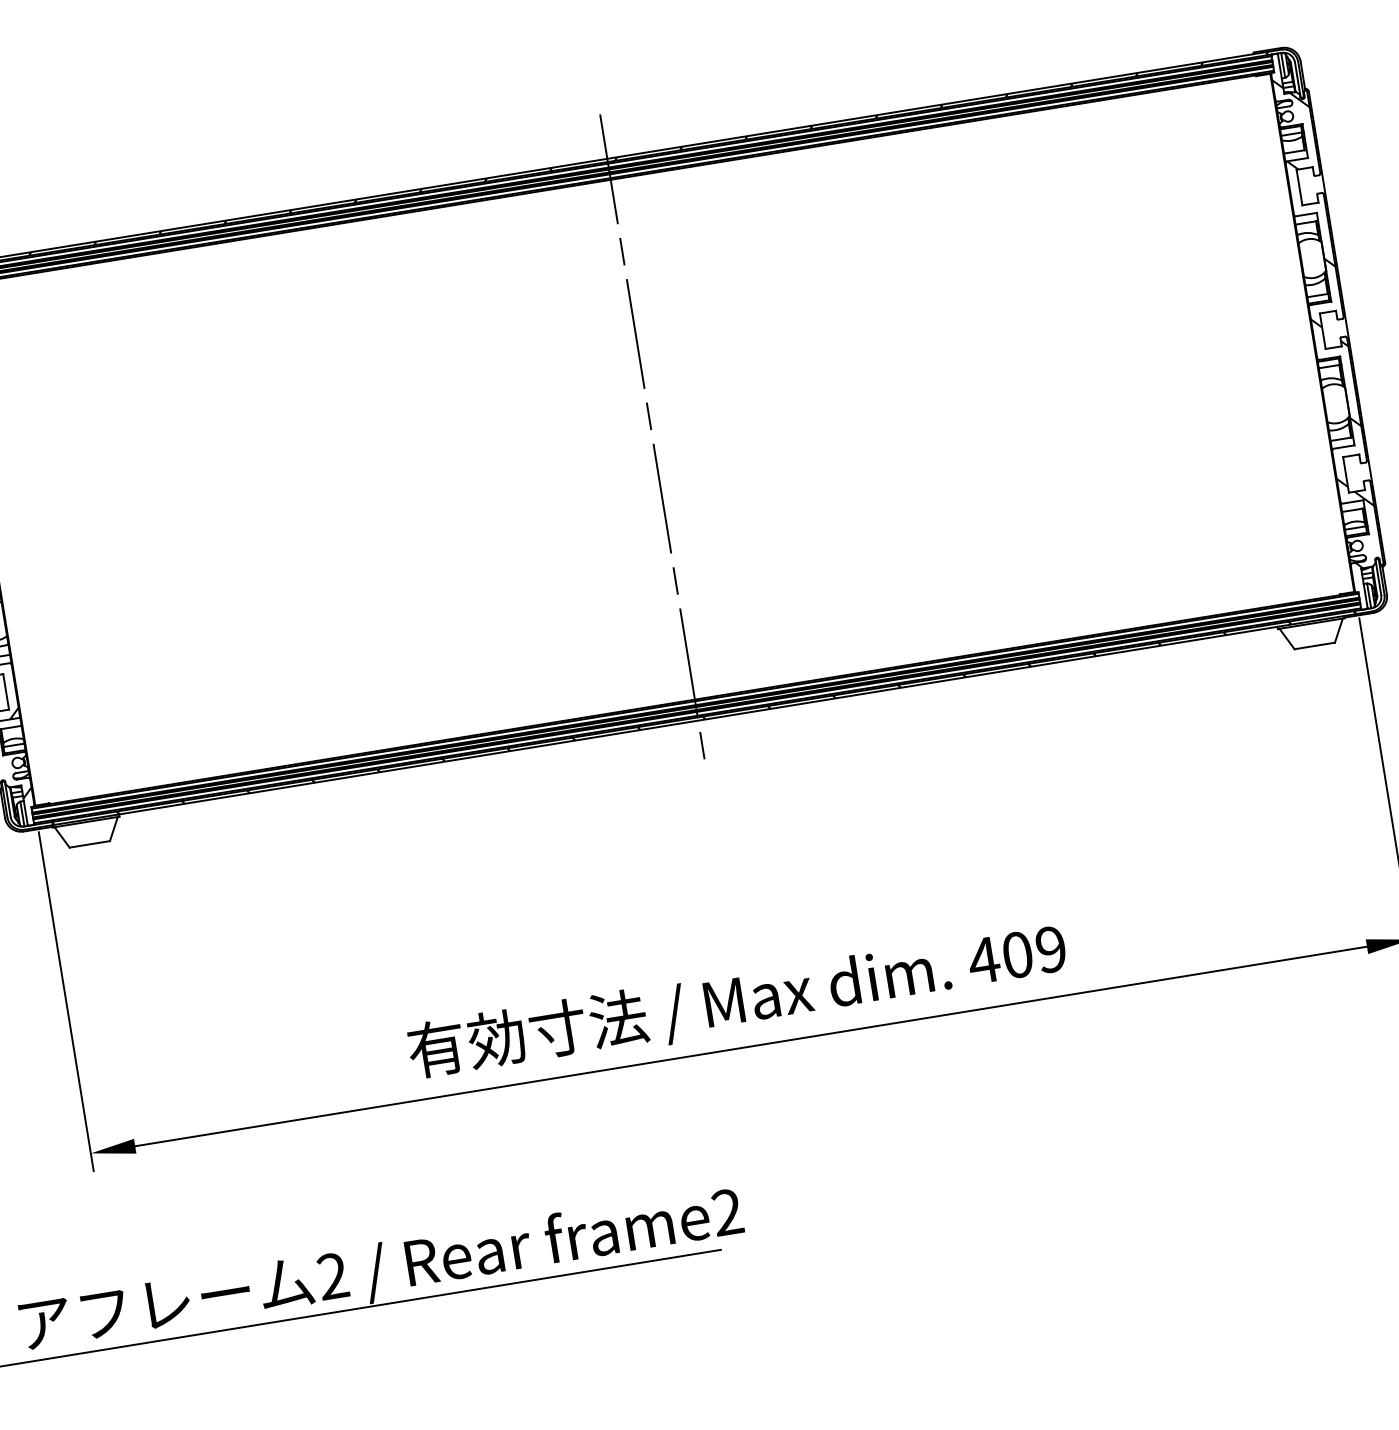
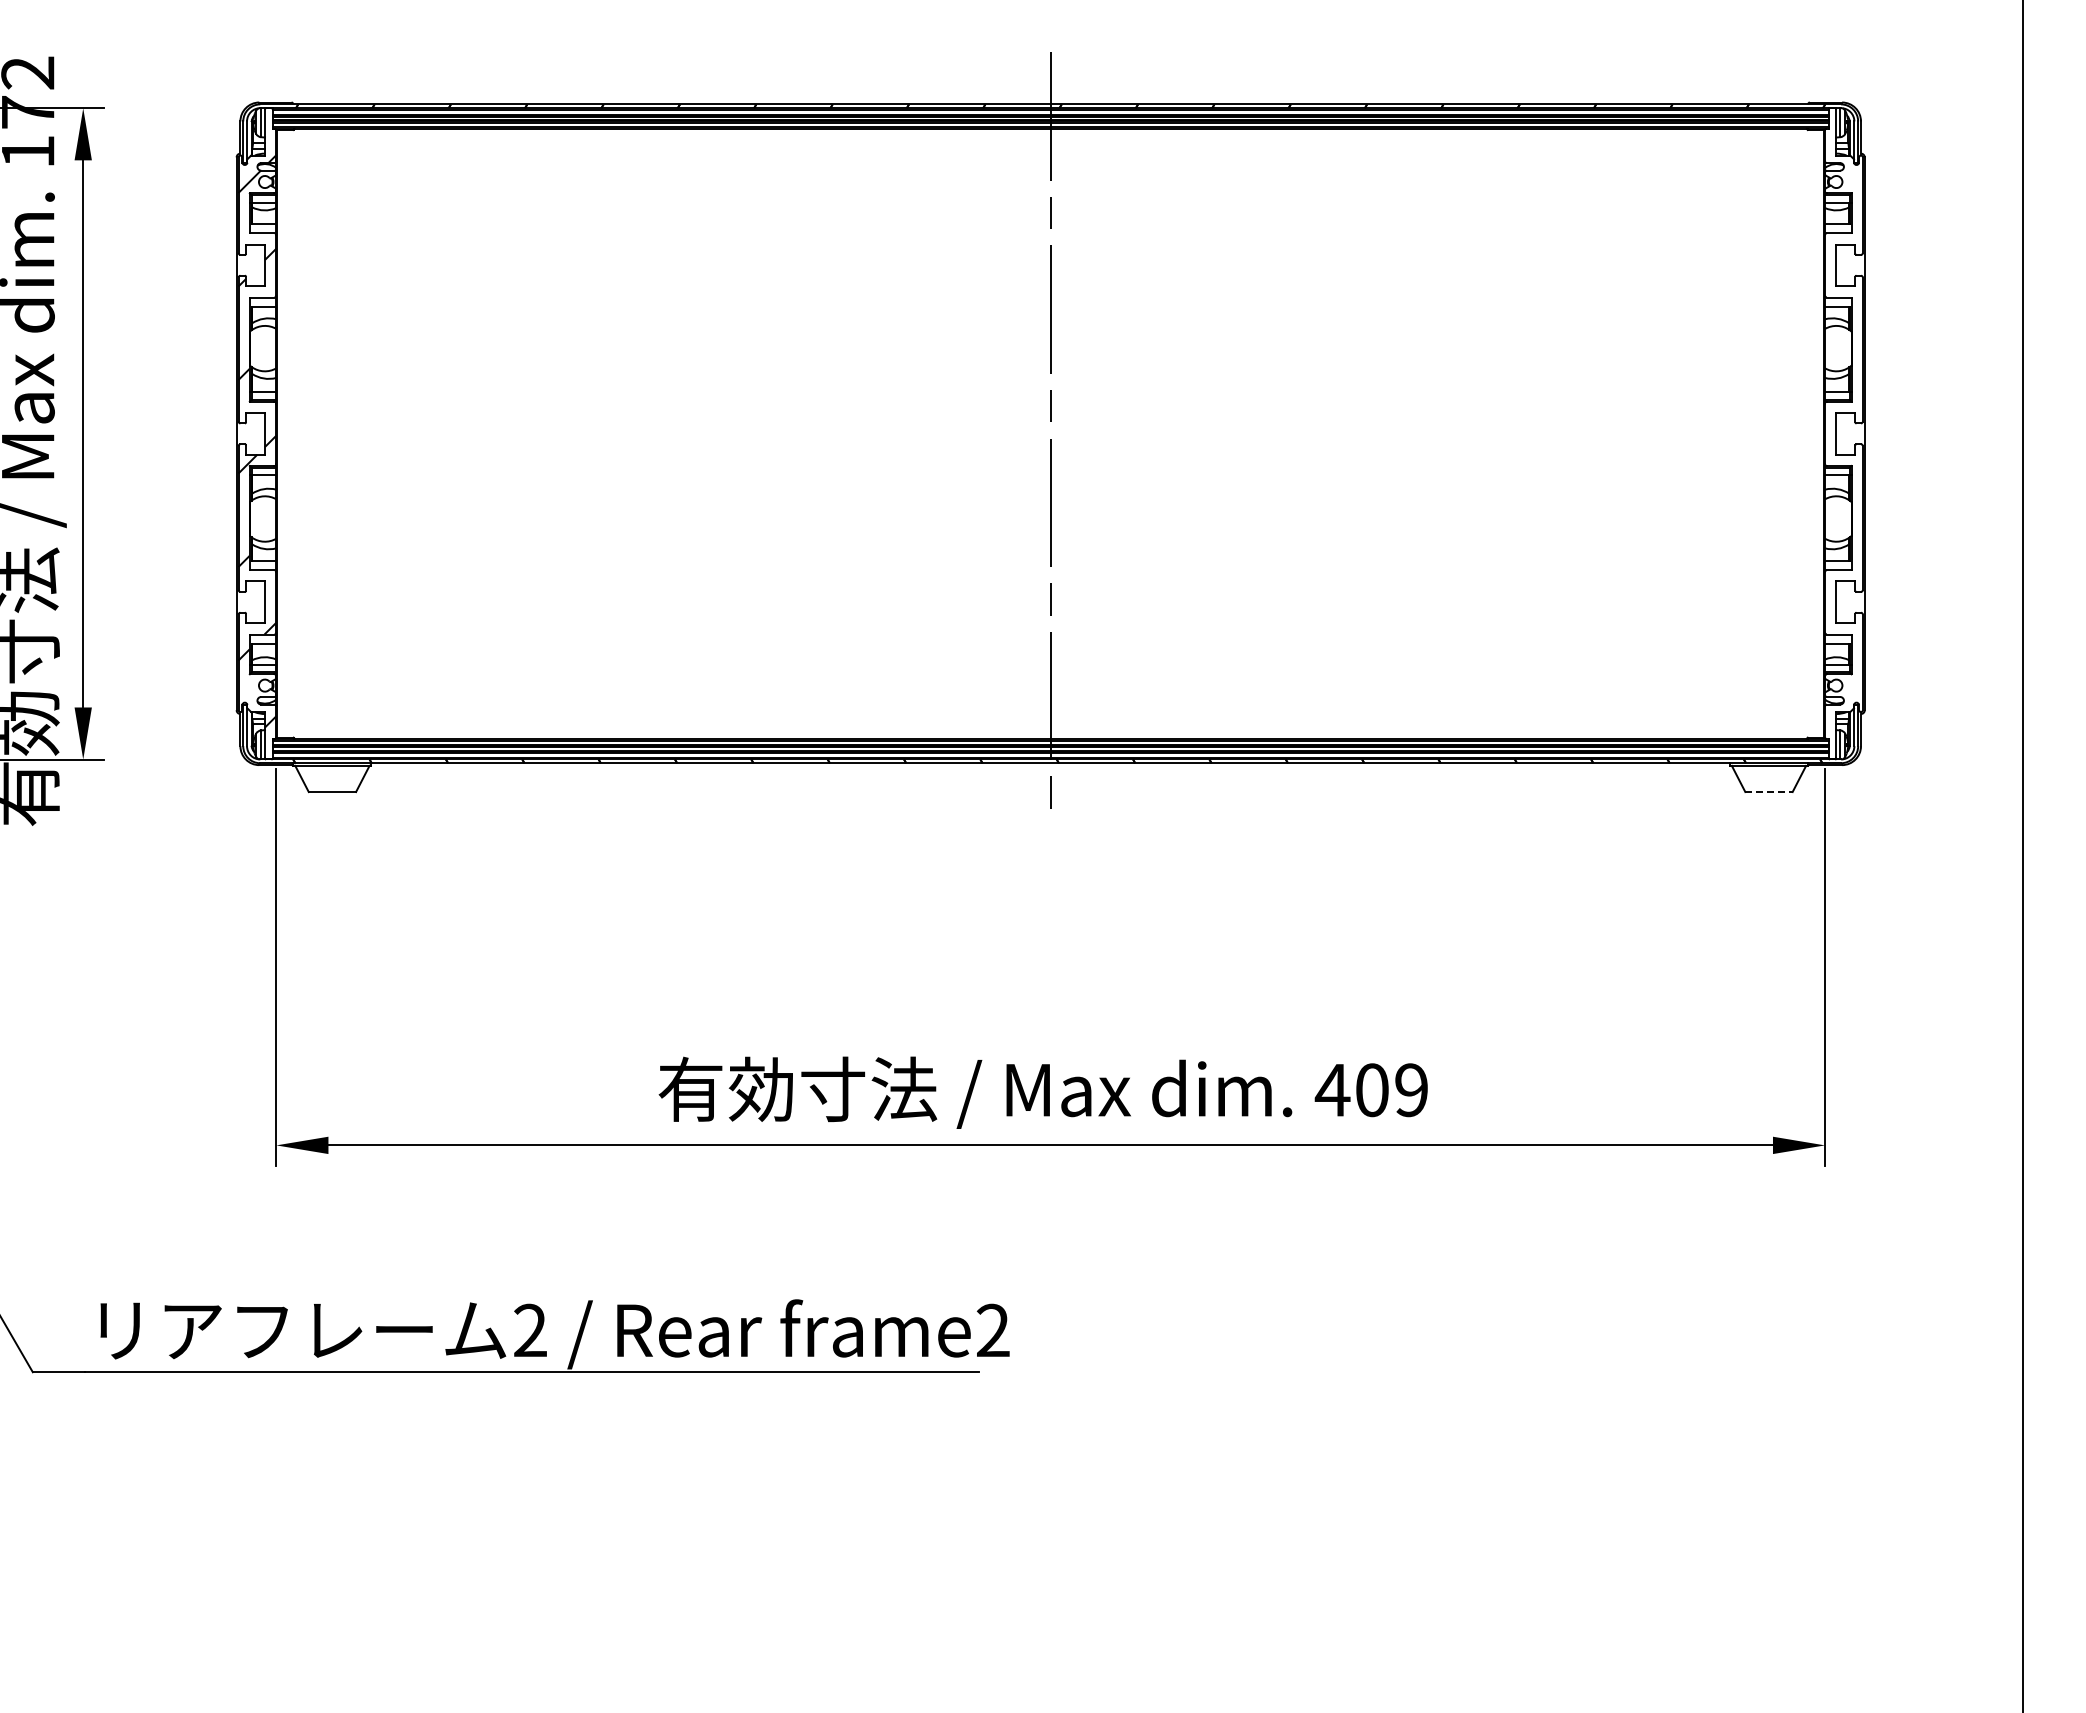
hatch: (1327, 322) -> (1843, 424), removed
line: (1315, 646) -> (1769, 792), solid -> dashed

